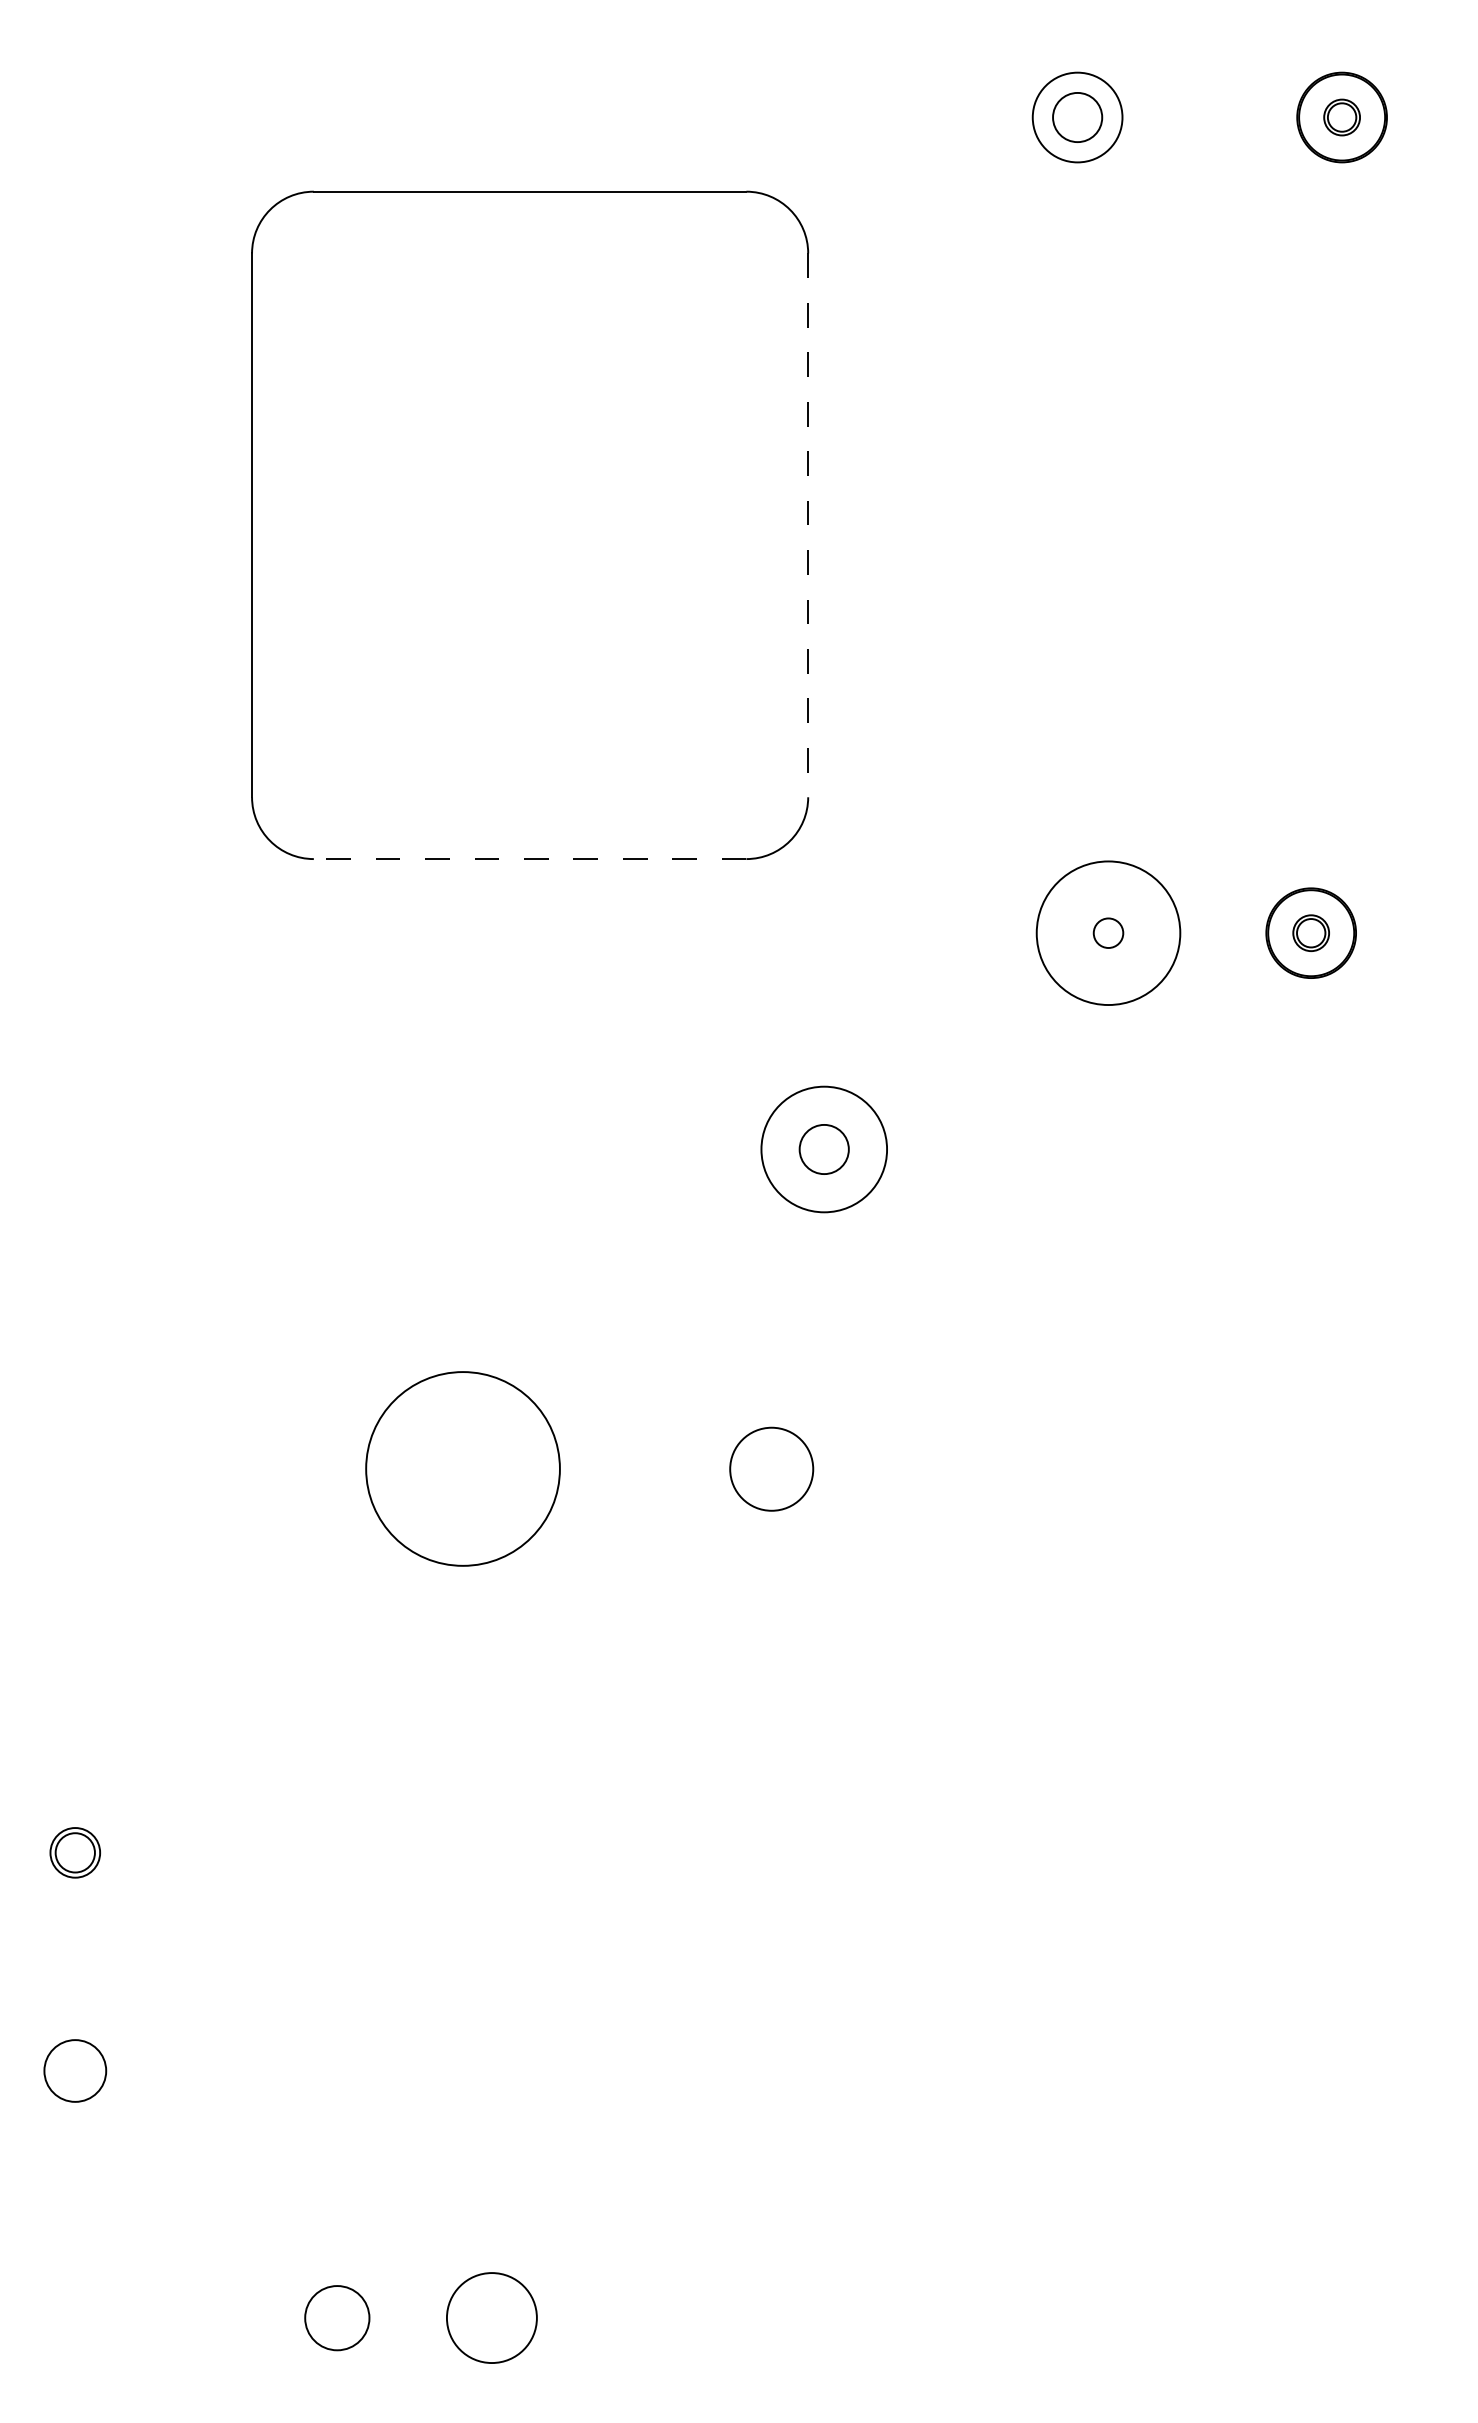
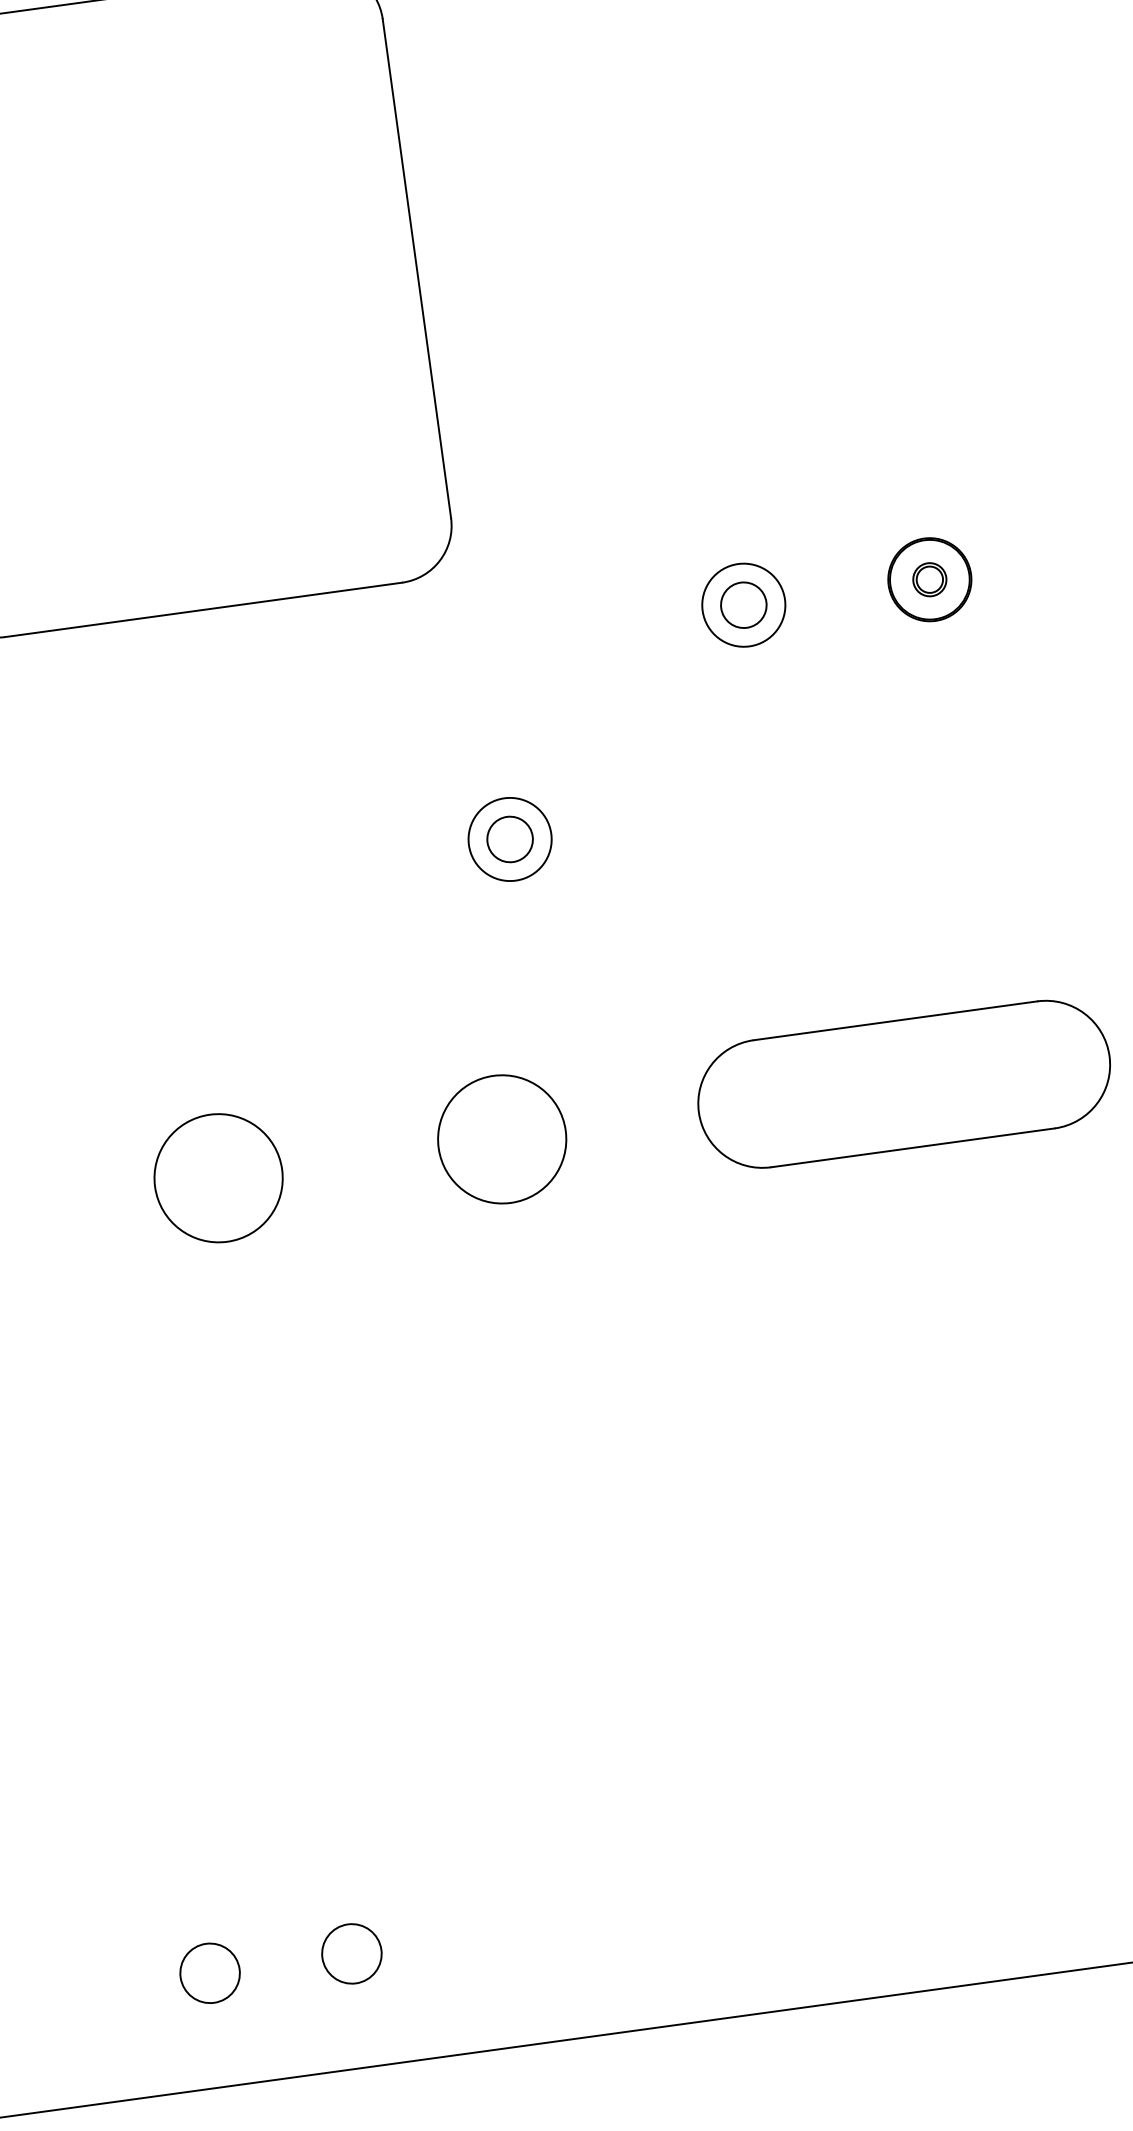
line: (808, 525) -> (417, 268), dashed -> solid
line: (529, 859) -> (203, 610), dashed -> solid
circle: (1108, 932) -> (743, 604), size x1.67
circle: (1108, 933) -> (743, 605), size x0.62
circle: (824, 1149) -> (510, 839), size x0.71
circle: (462, 1469) -> (218, 1178), size x0.71
circle: (771, 1469) -> (501, 1139), size x1.67
part: (1209, 1469) -> (903, 1084), added
circle: (491, 2318) -> (351, 1954), size x0.71

